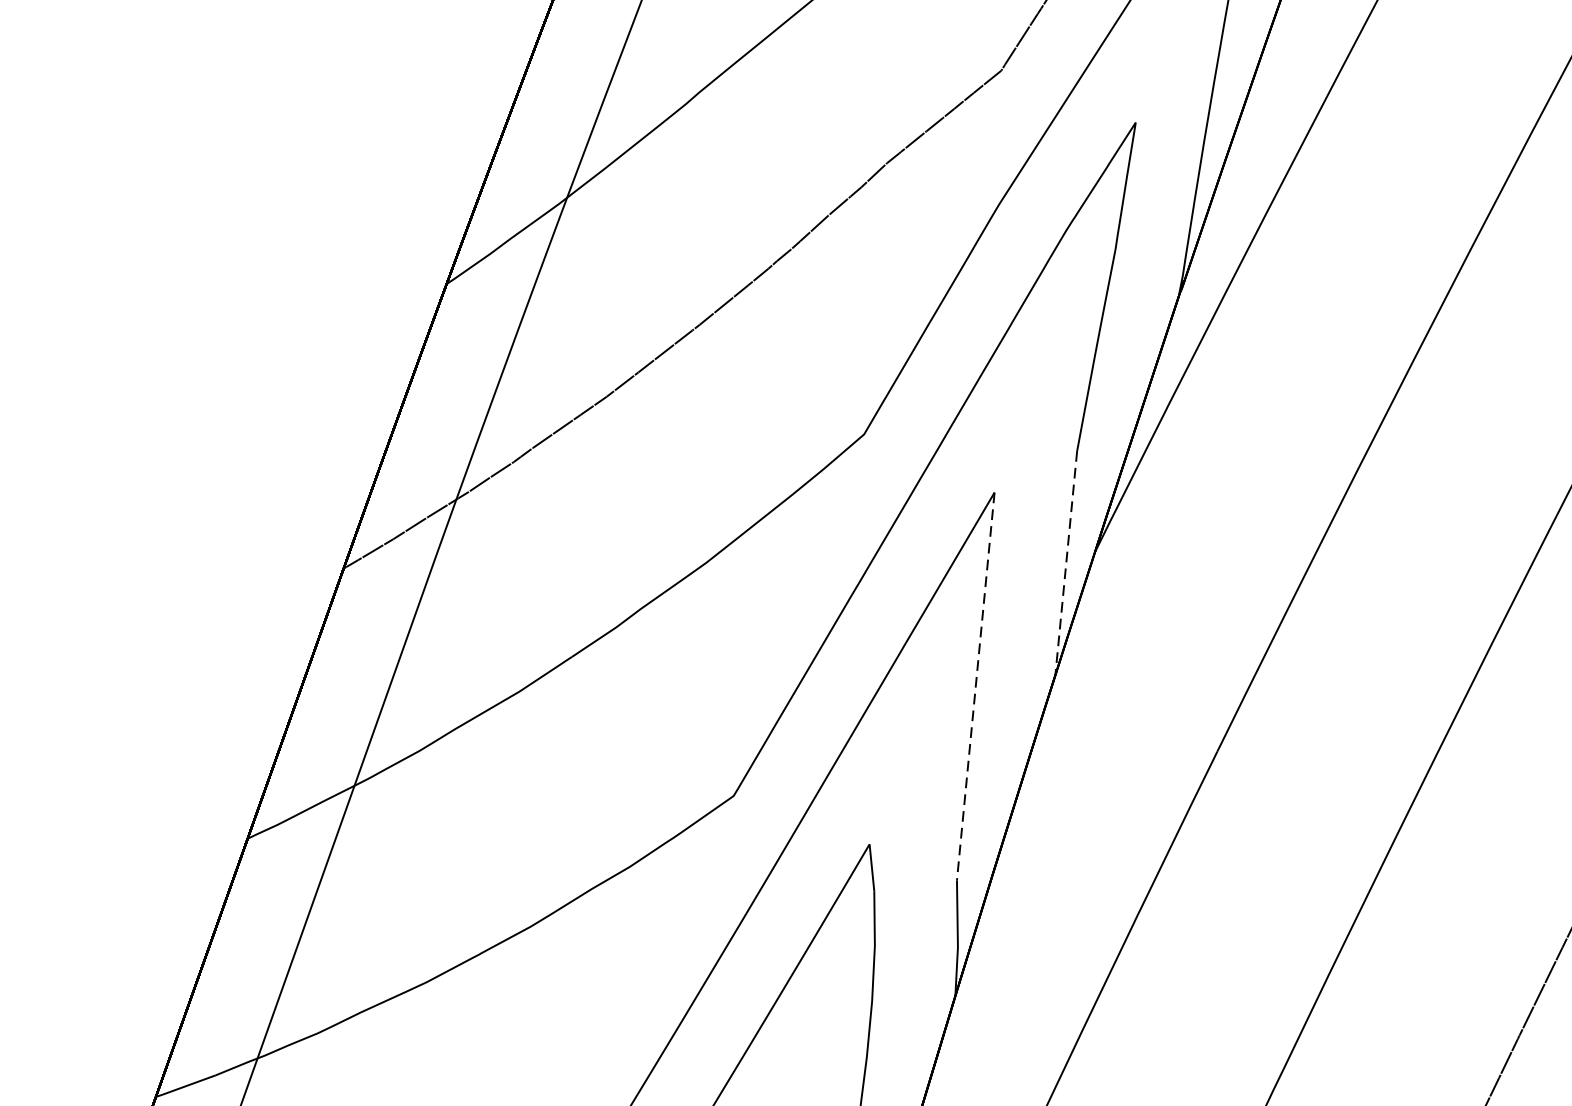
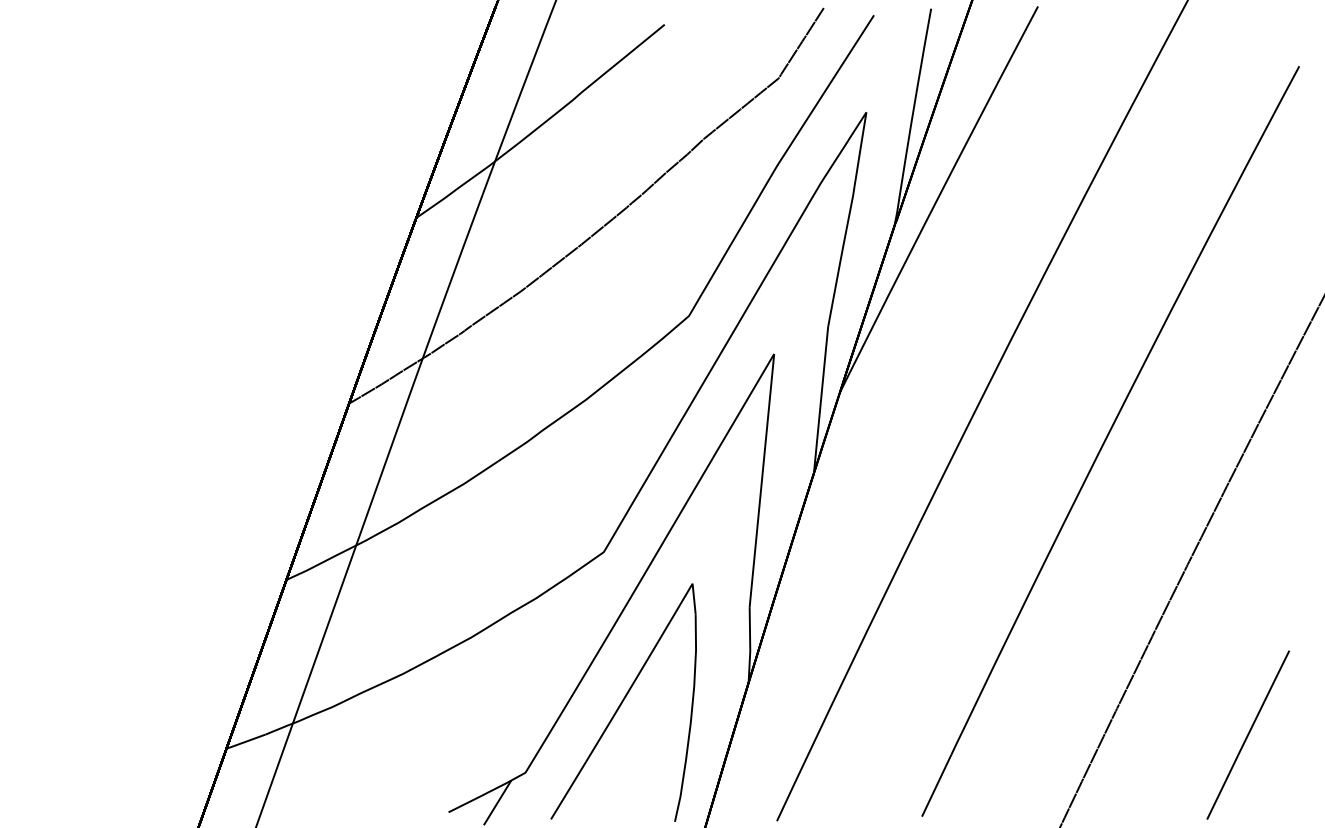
line: (1066, 563) -> (821, 400), dashed -> solid
line: (975, 687) -> (761, 481), dashed -> solid

